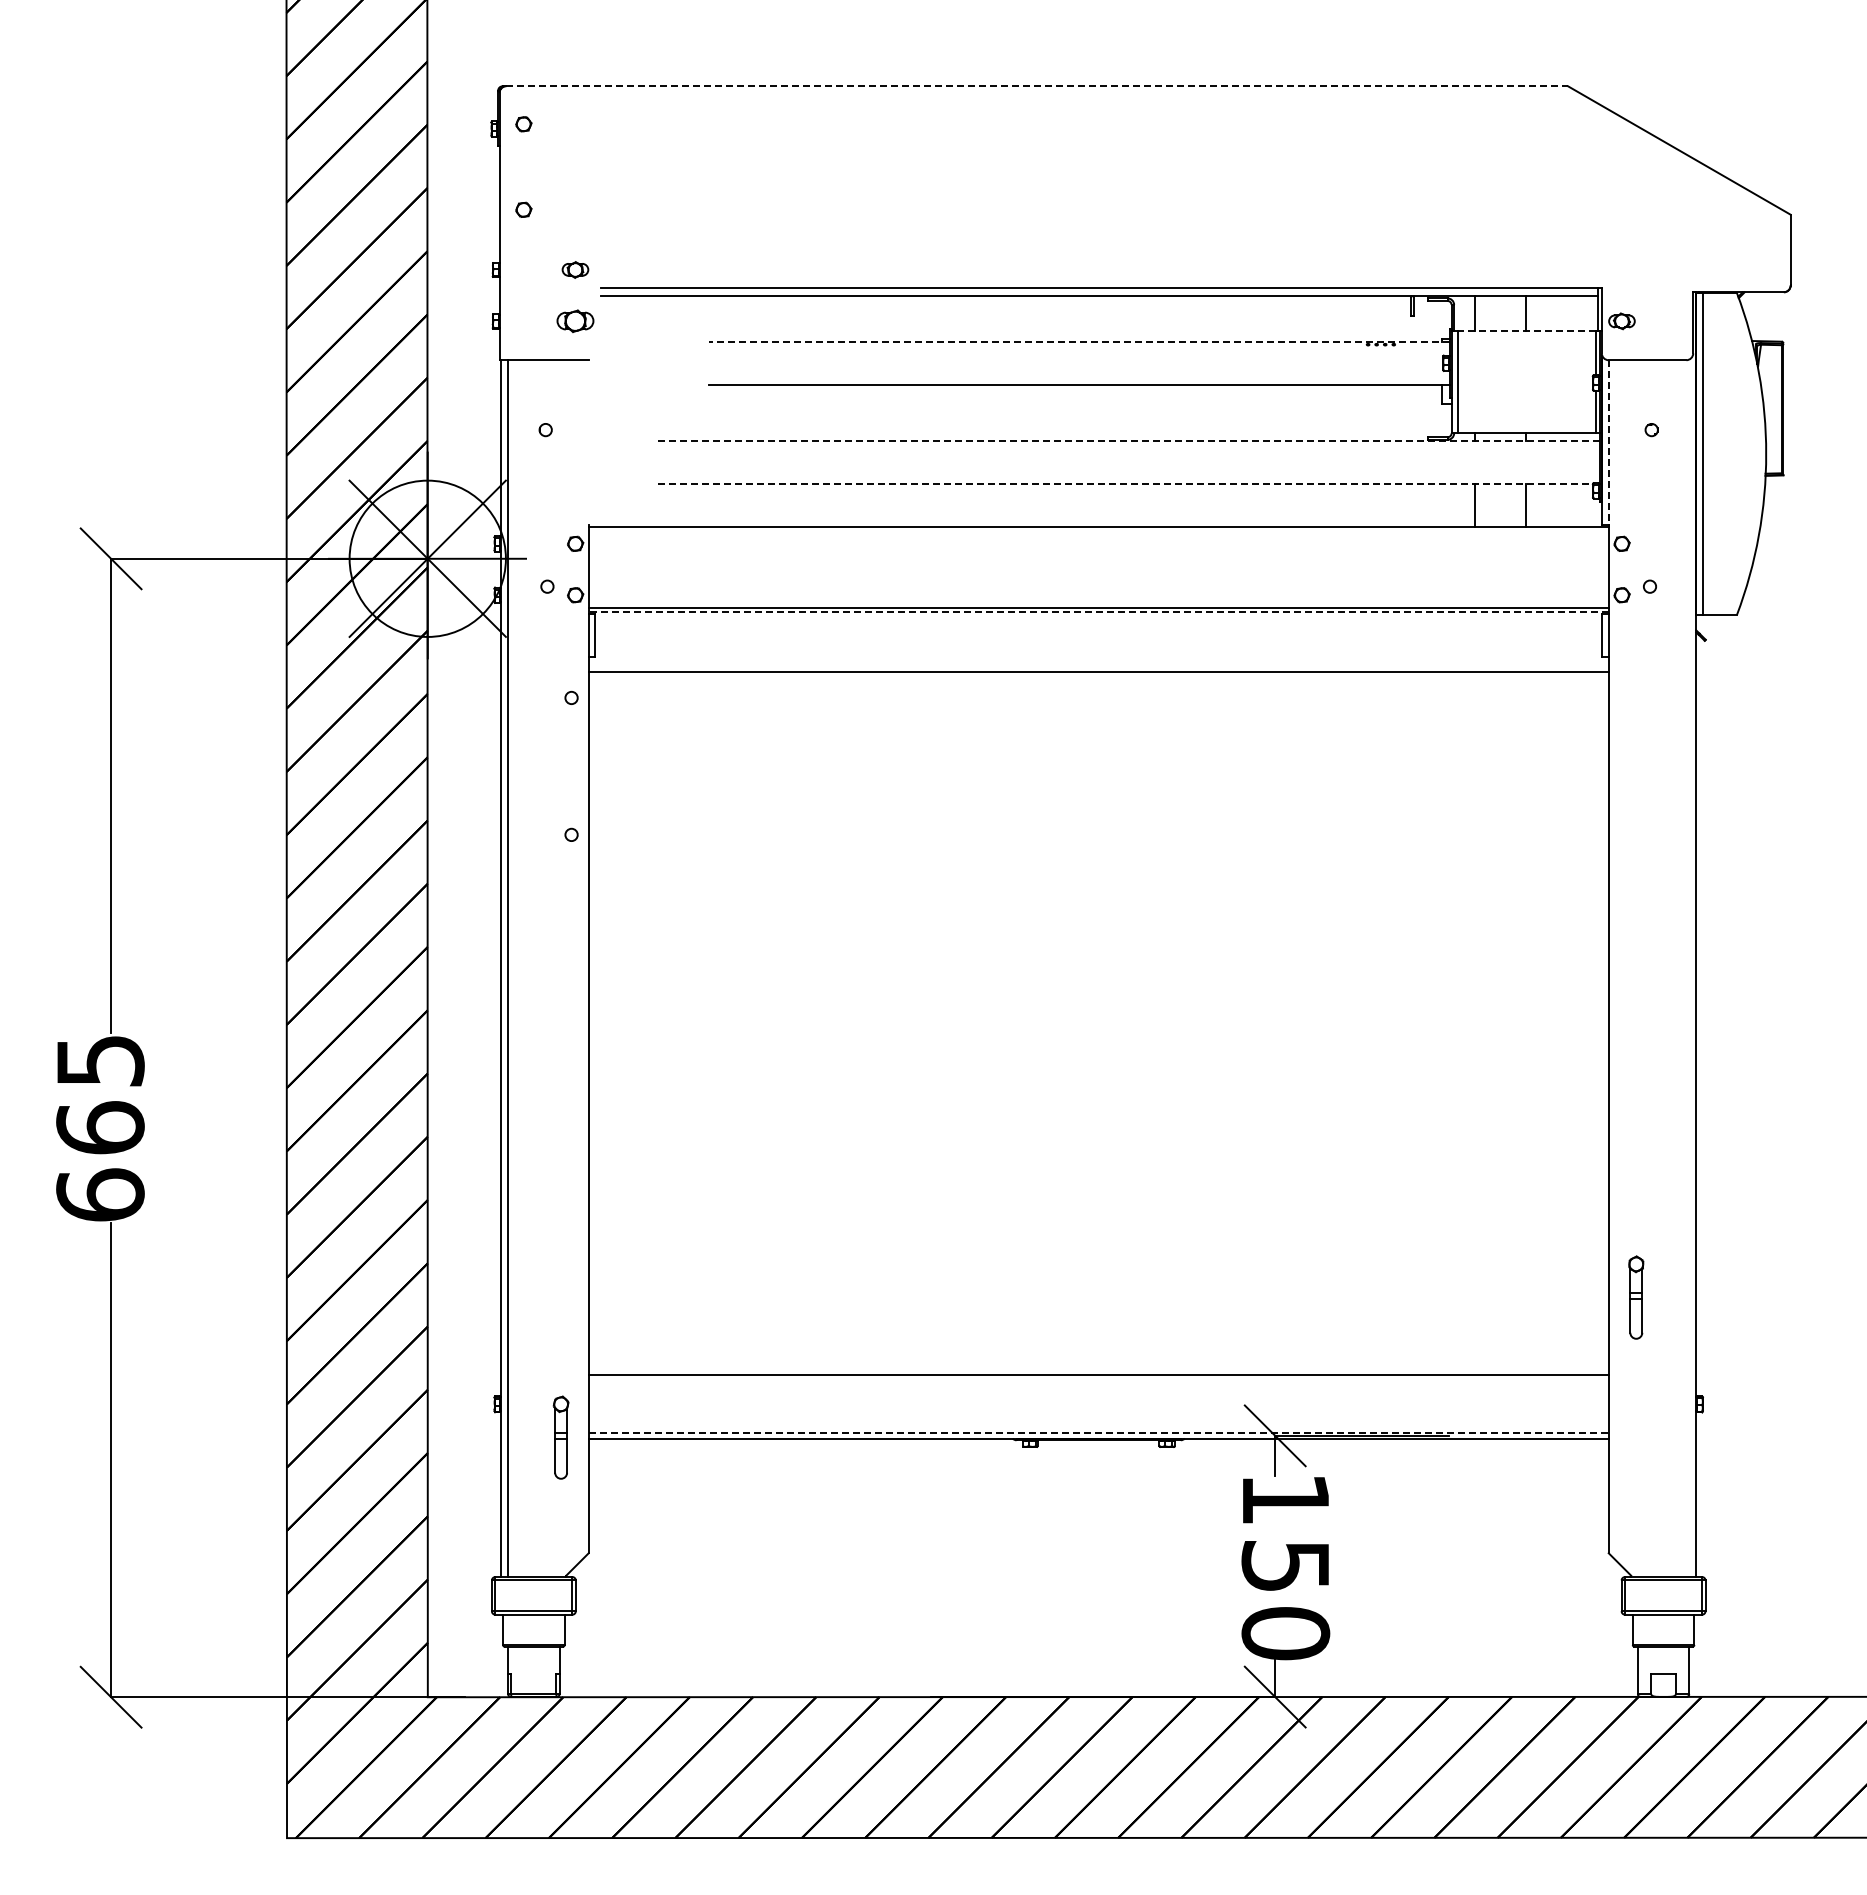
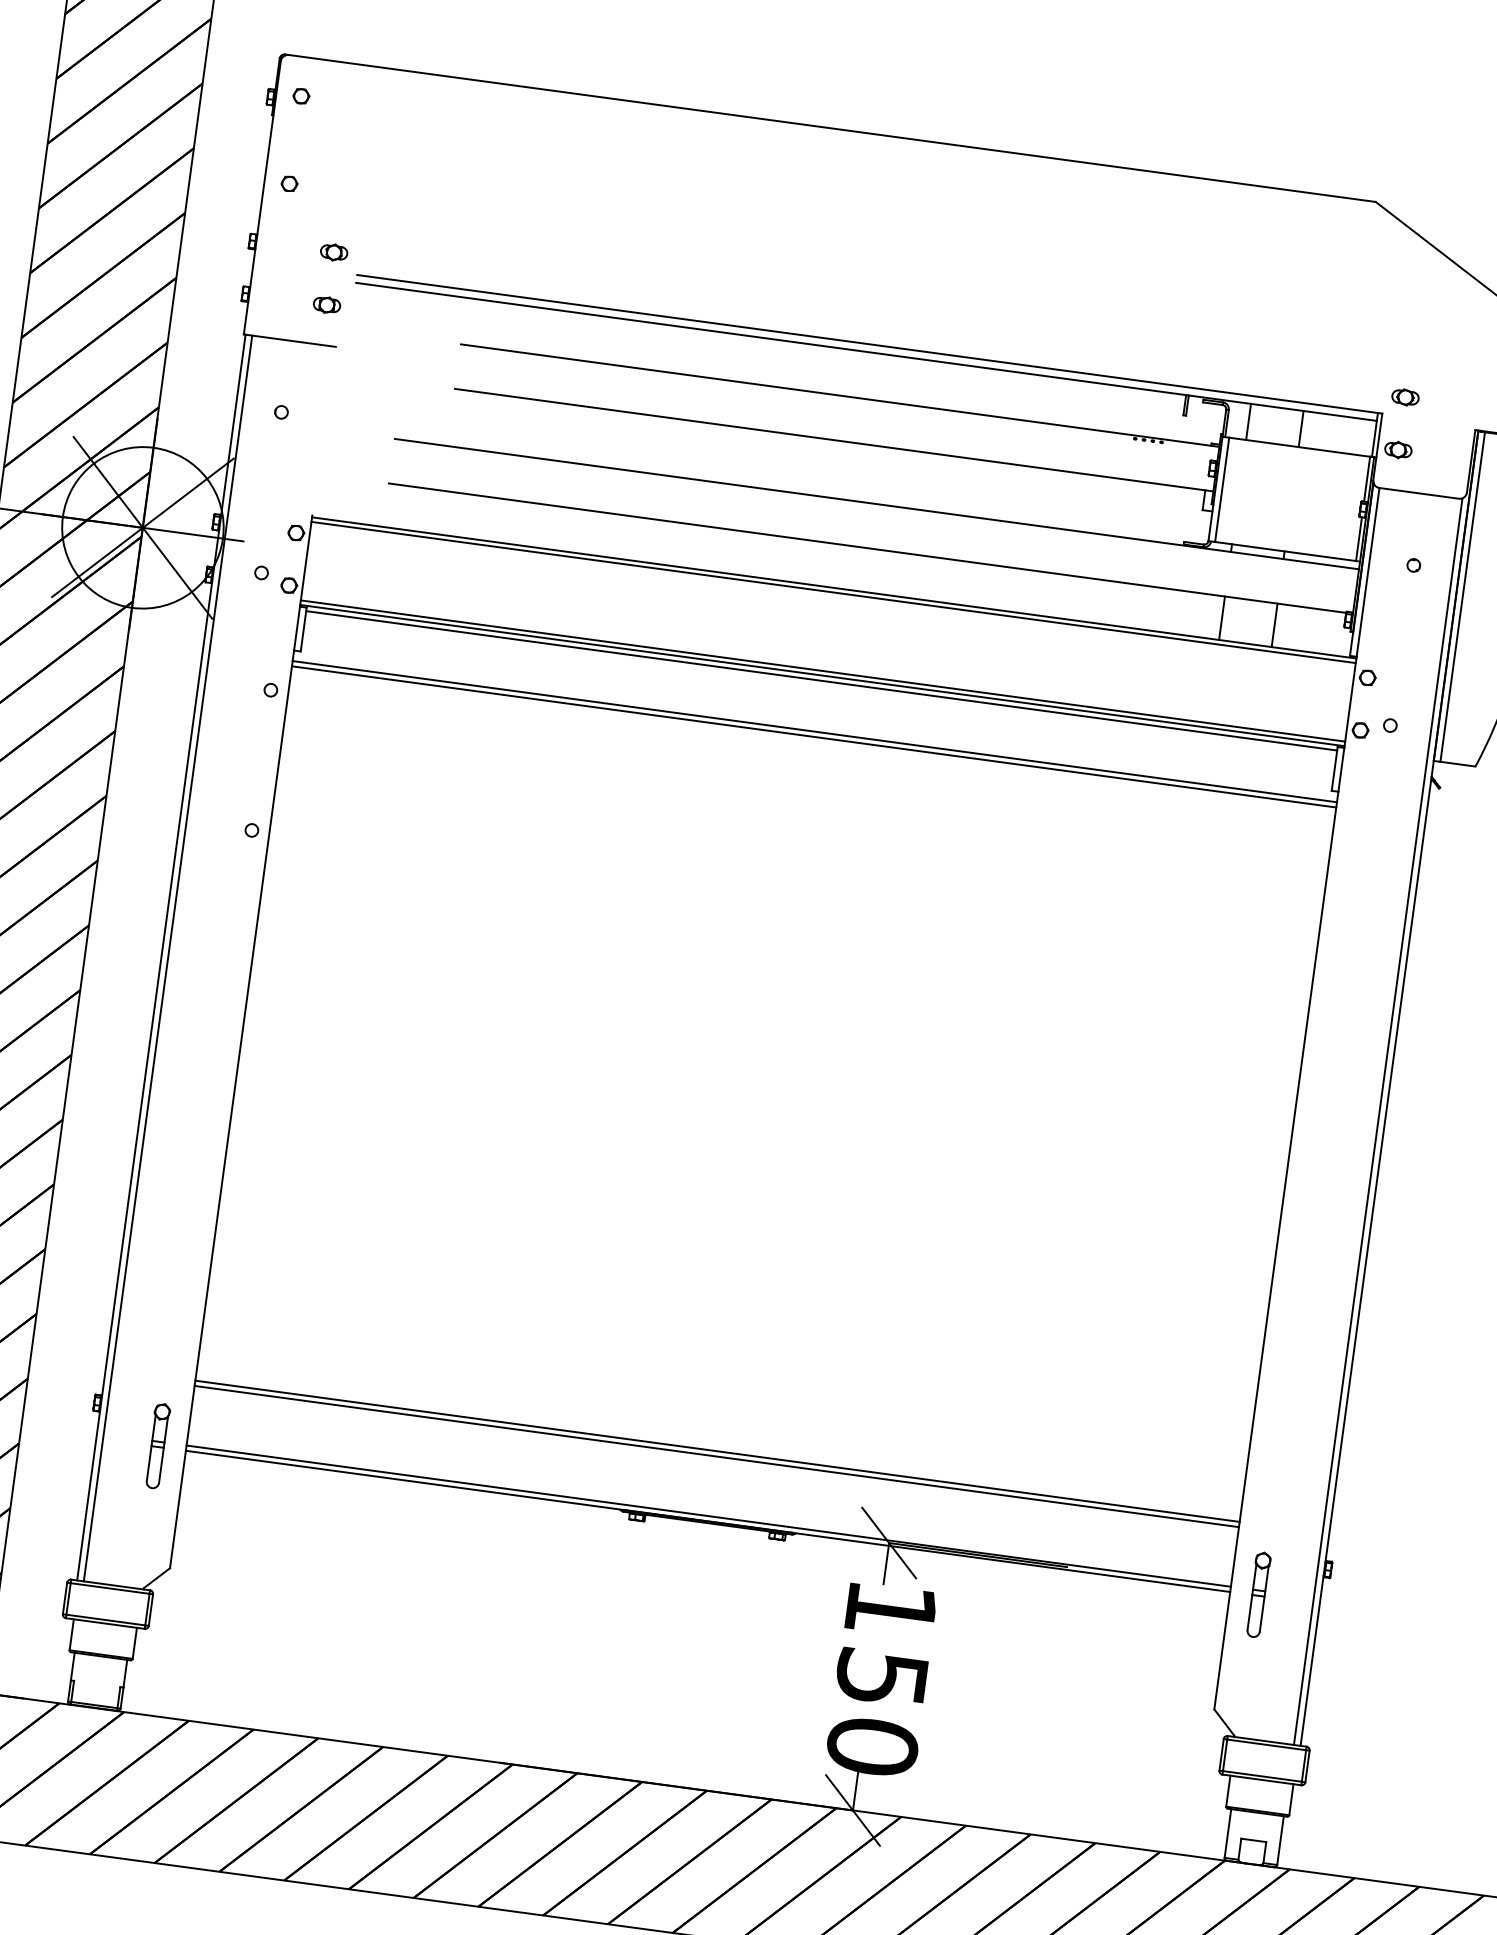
line: (1037, 86) -> (832, 128), dashed -> solid
part: (1621, 269) -> (1405, 396), added
part: (575, 321) -> (327, 305), size x0.71
line: (1526, 331) -> (1299, 447), dashed -> solid
line: (1078, 341) -> (839, 395), dashed -> solid
line: (1128, 440) -> (876, 503), dashed -> solid
line: (1608, 443) -> (1367, 573), dashed -> solid
line: (1125, 484) -> (867, 548), dashed -> solid
line: (1098, 531) -> (833, 592), added
line: (1098, 612) -> (822, 675), dashed -> solid
line: (1098, 617) -> (821, 680), added
line: (1098, 667) -> (814, 731), added
line: (1689, 968) -> (1377, 1121), added
part: (1636, 1297) -> (1258, 1594), moved
line: (1098, 1370) -> (717, 1451), added
line: (1099, 1433) -> (709, 1516), dashed -> solid

